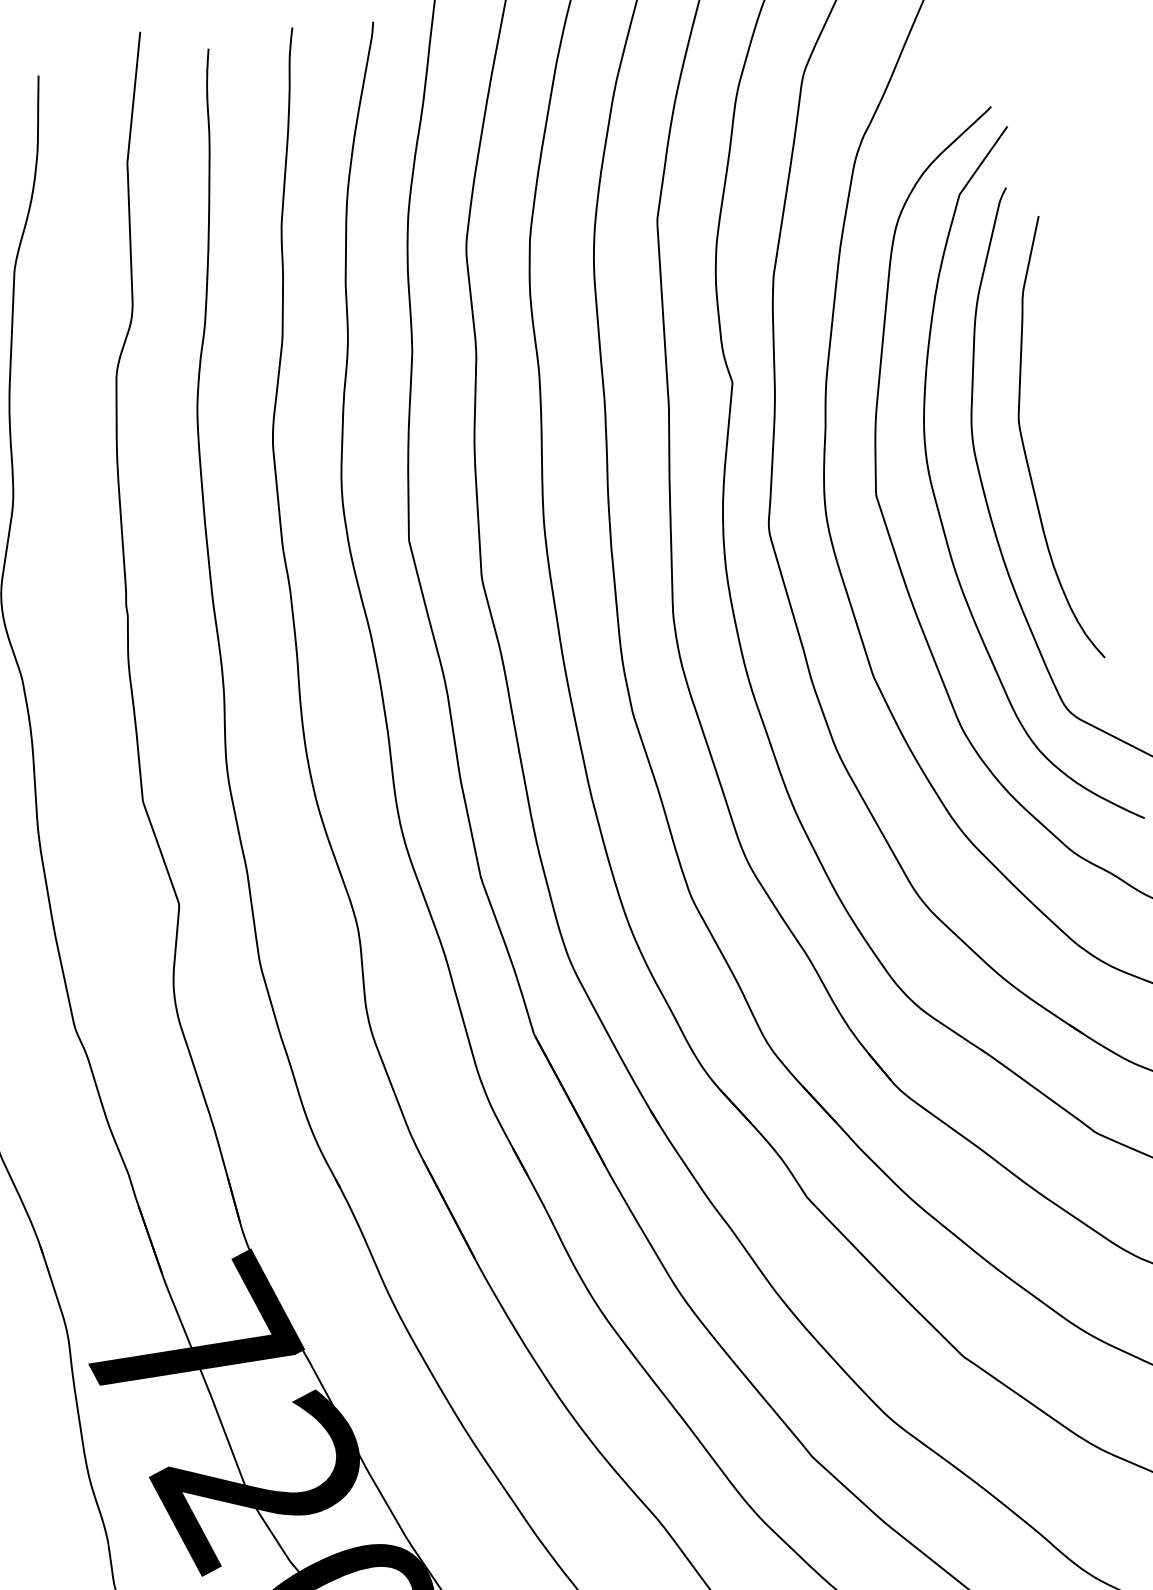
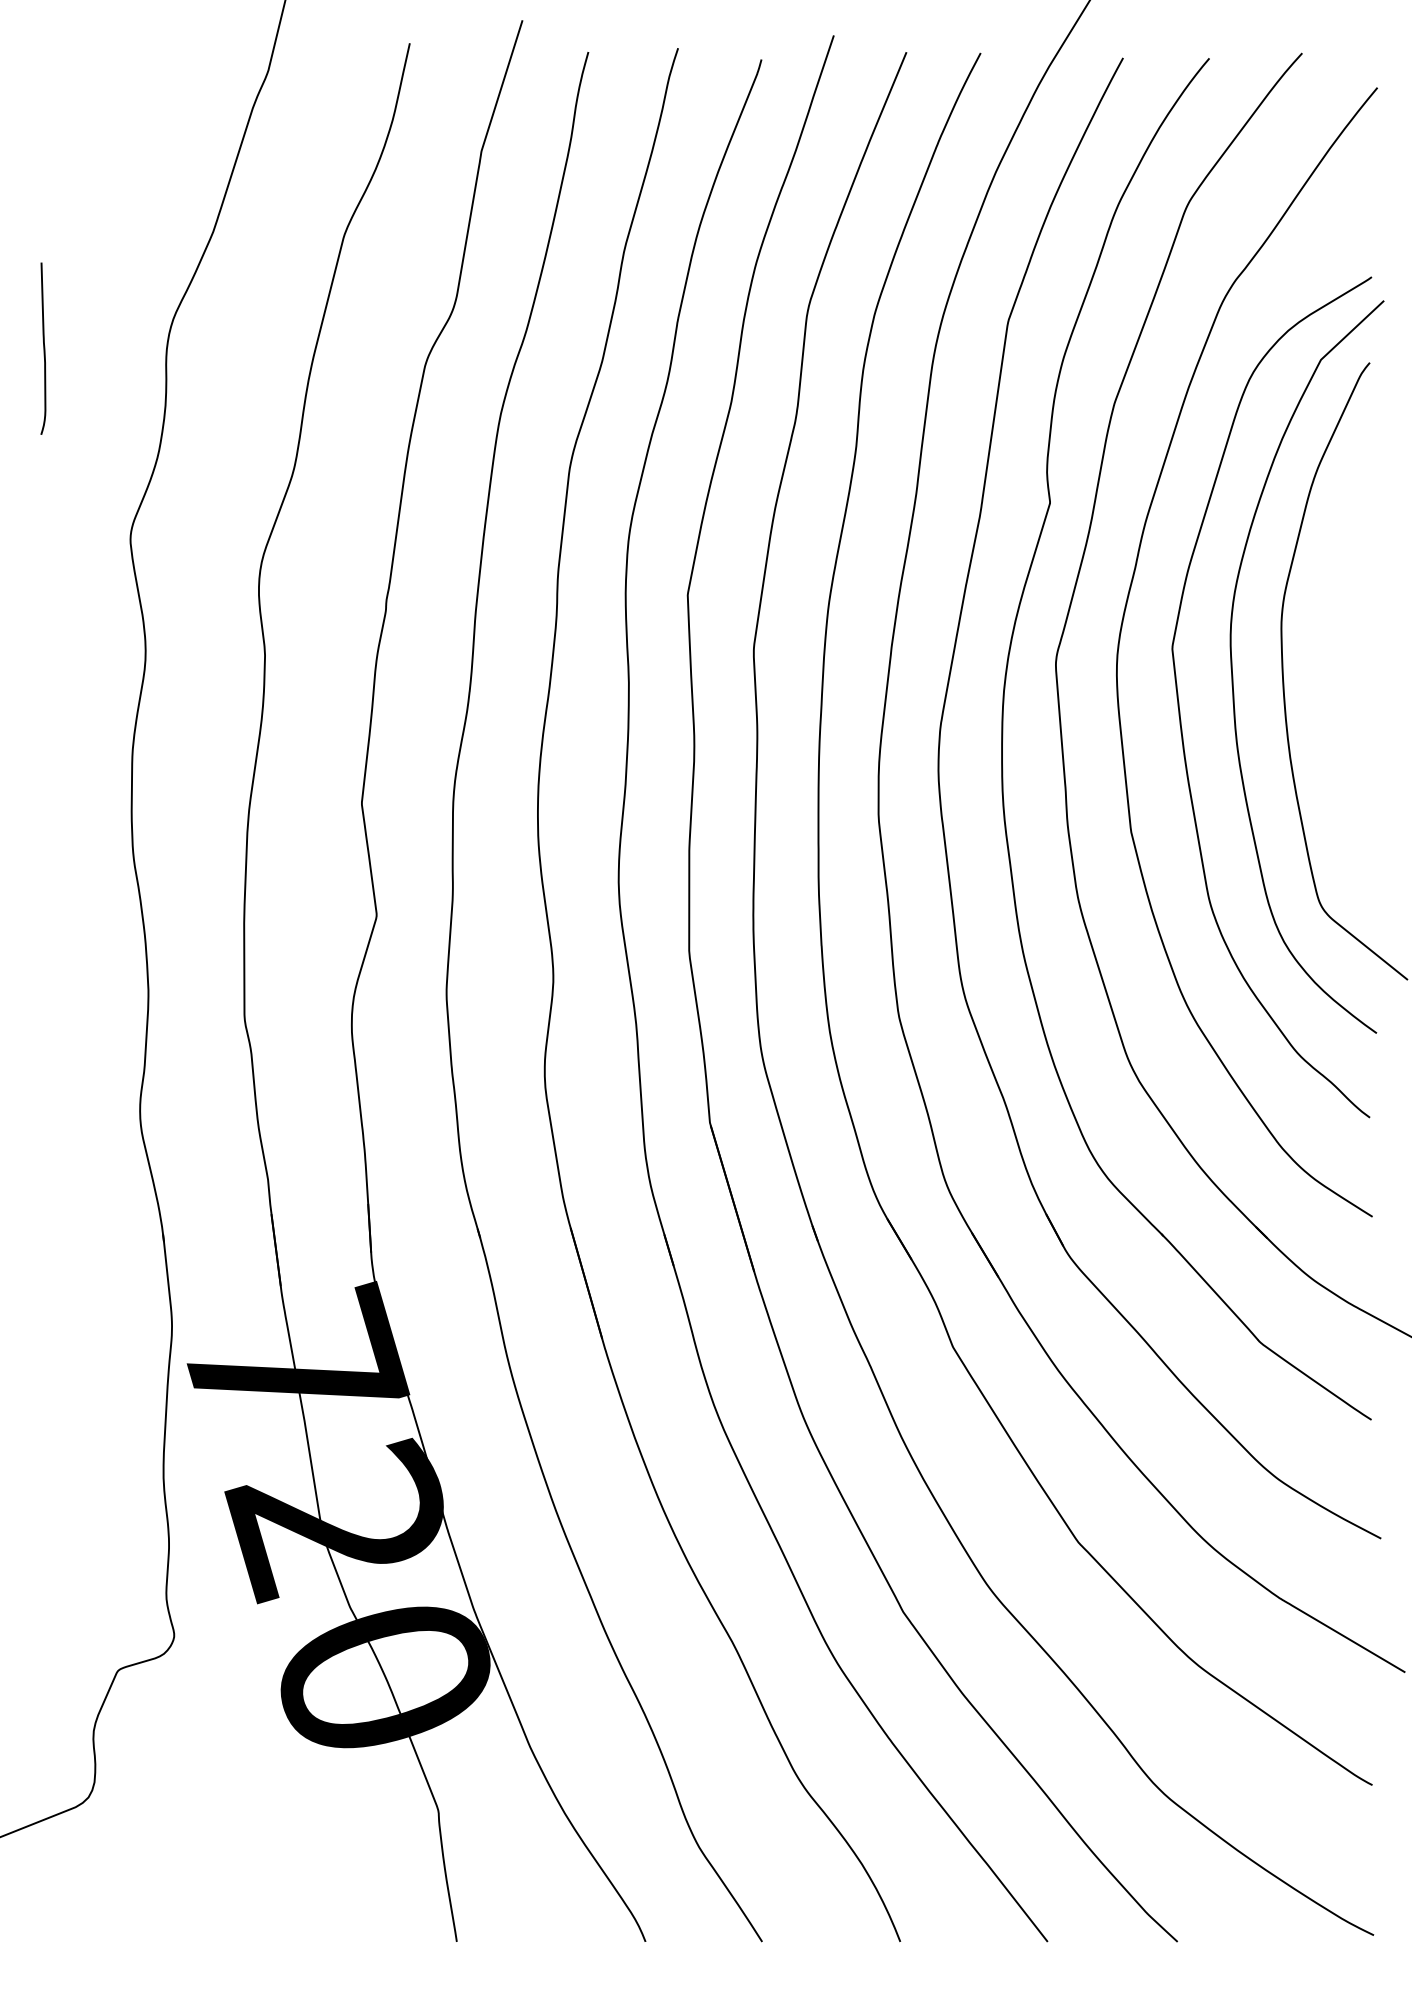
curve: (1024, 446) -> (1333, 629), removed

